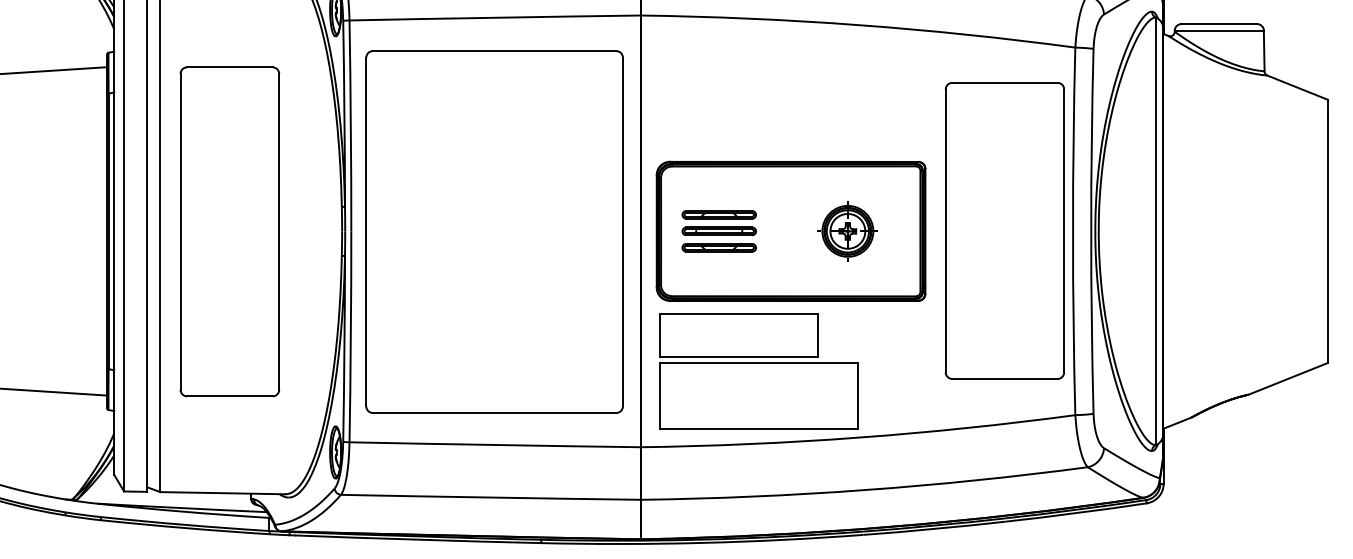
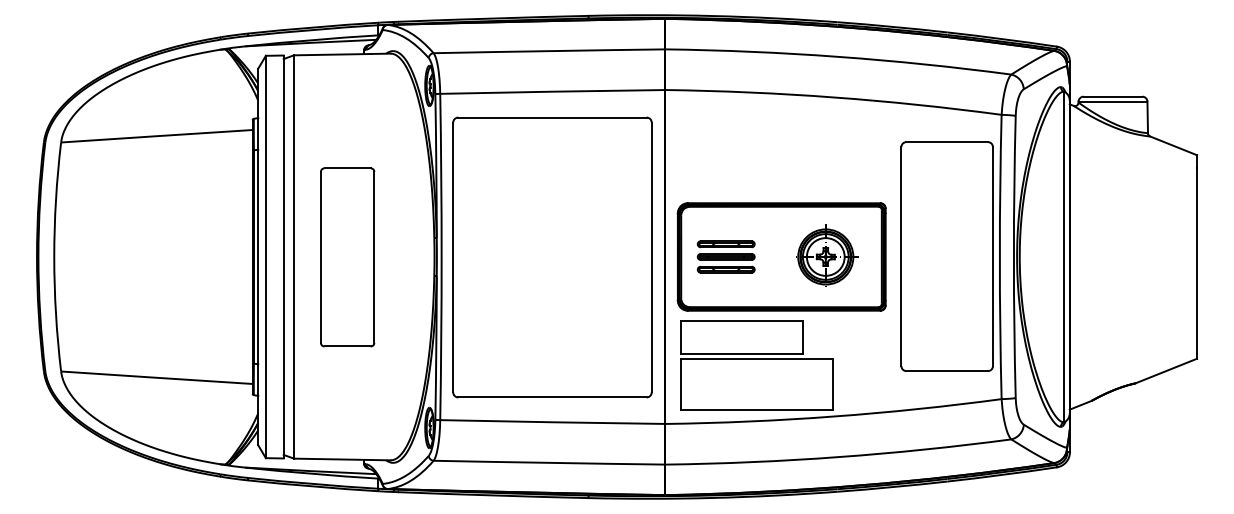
part: (847, 230) -> (825, 256), size x1.4
part: (229, 232) -> (347, 257), size x0.7

